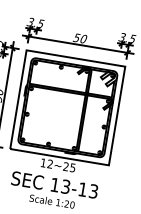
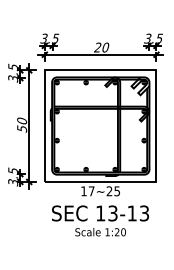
text: (77, 37) -> (98, 47), 50 -> 20
text: (50, 164) -> (91, 191), 12~25 -> 17~25

